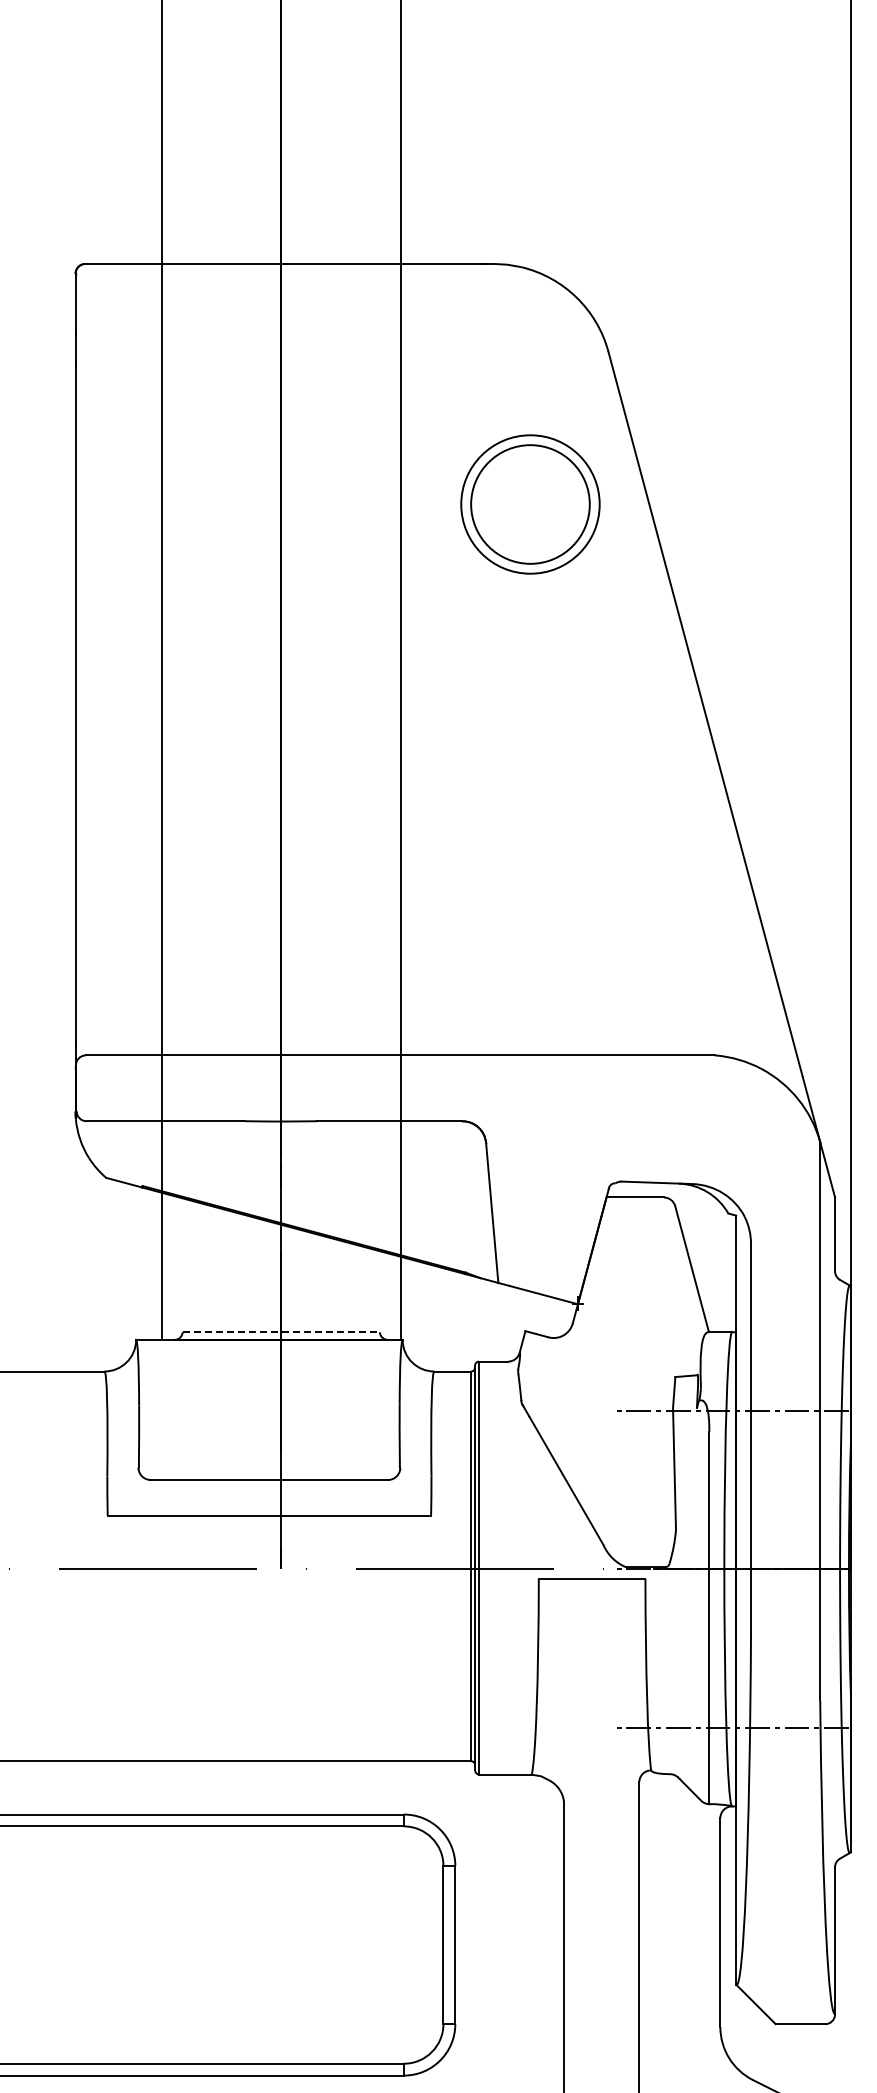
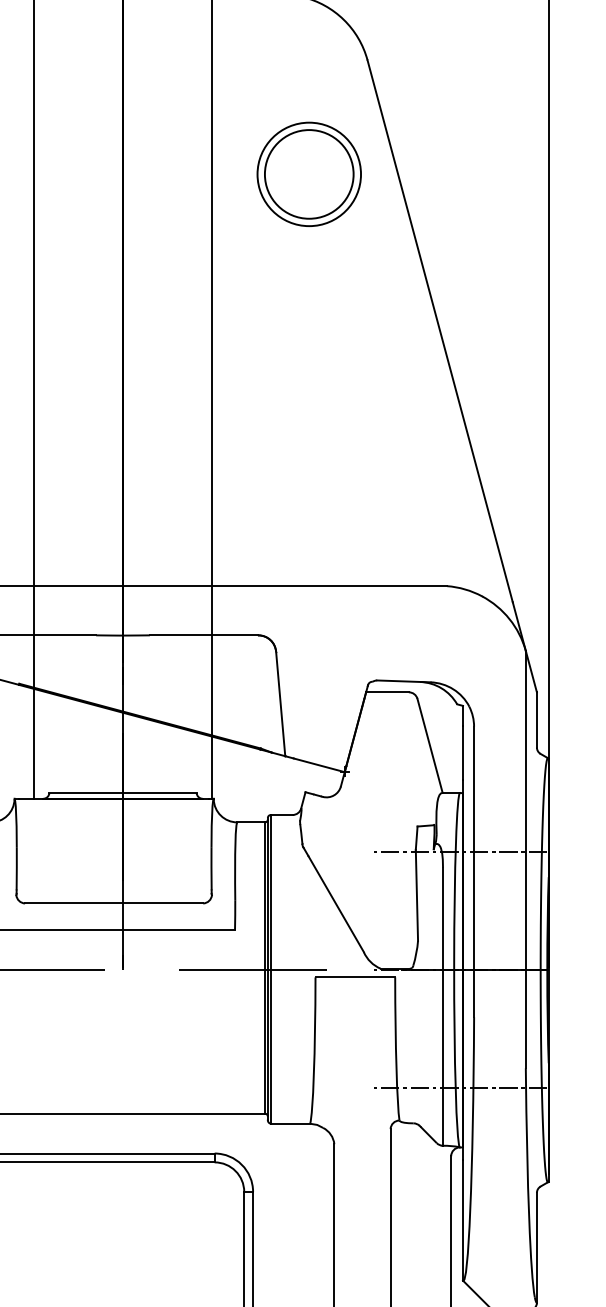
line: (281, 1332) -> (123, 793), dashed -> solid

